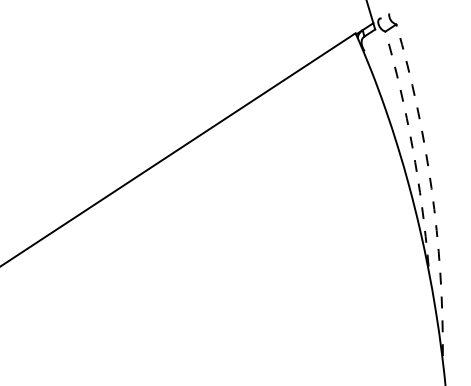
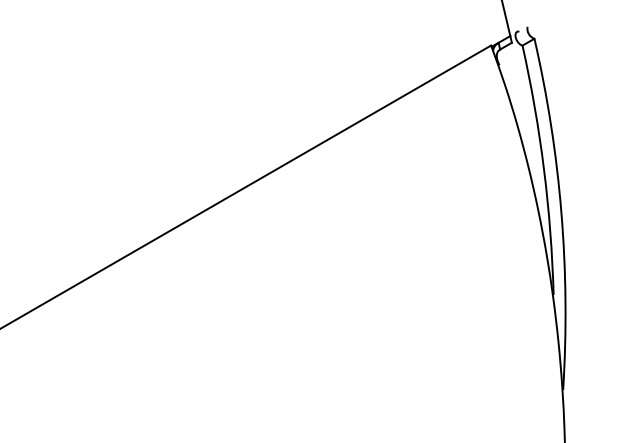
arc: (413, 147) -> (544, 169), dashed -> solid
arc: (431, 188) -> (561, 213), dashed -> solid

